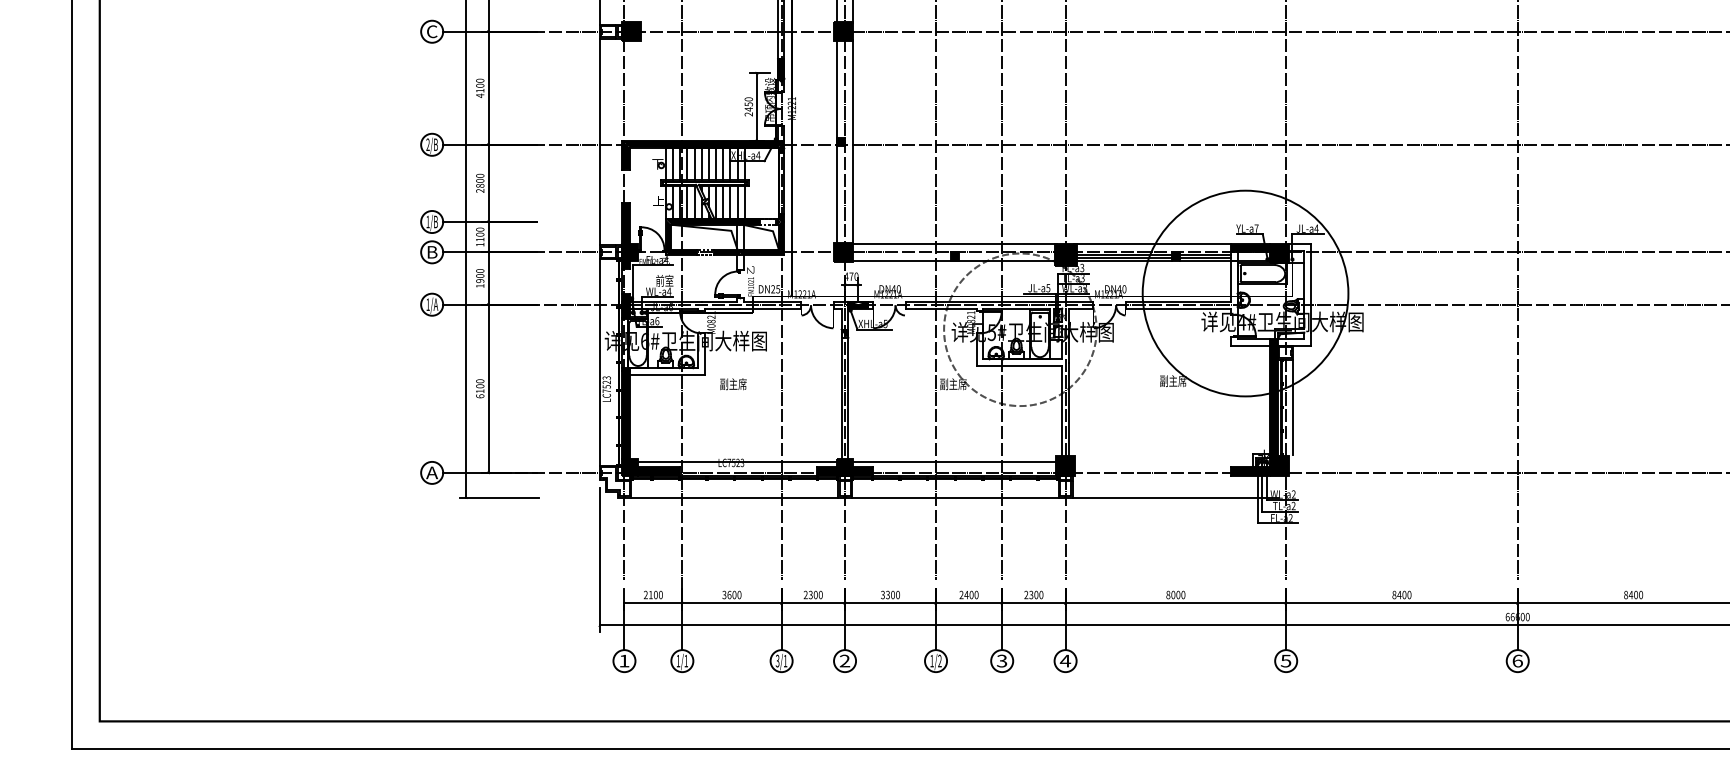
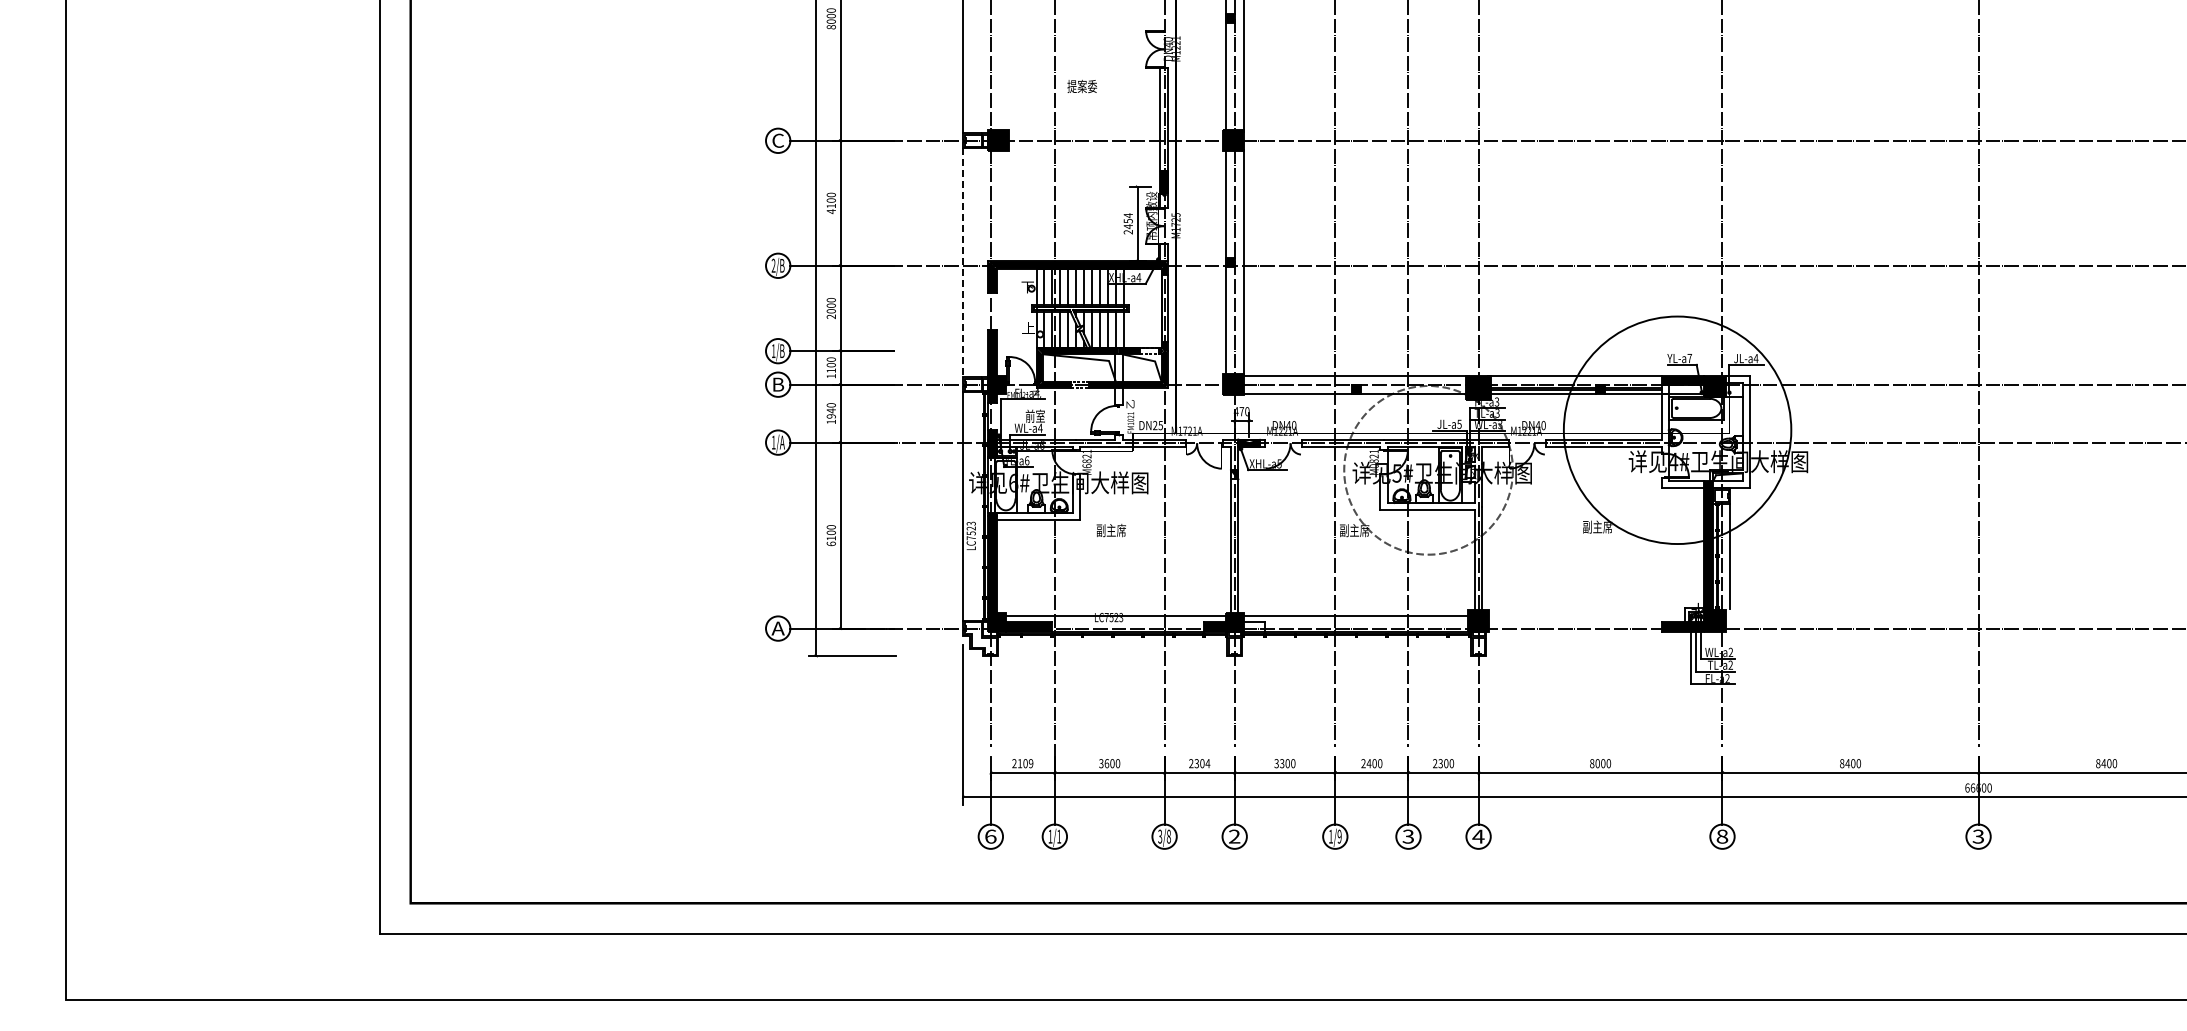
text: (748, 99) -> (1127, 215), 2450 -> 2454
text: (791, 102) -> (1175, 219), M1221 -> M1725
line: (599, 142) -> (963, 263), solid -> dashed
text: (480, 186) -> (831, 311), 2800 -> 2000
text: (479, 275) -> (830, 410), 1900 -> 1940
text: (800, 293) -> (1185, 430), M1221A -> M1721A
text: (710, 325) -> (1086, 465), M0821 -> M6821
fill: (862, 471) -> (1254, 626), removed
line: (734, 498) -> (1112, 656), removed
line: (955, 498) -> (1356, 656), removed
line: (1175, 498) -> (1600, 656), removed
text: (660, 594) -> (1030, 763), 2100 -> 2109
text: (820, 594) -> (1207, 763), 2300 -> 2304
text: (624, 660) -> (990, 836), 1 -> 6
text: (785, 660) -> (1168, 836), 3/1 -> 3/8
text: (939, 660) -> (1339, 836), 1/2 -> 1/9
text: (1286, 660) -> (1722, 836), 5 -> 8
text: (1517, 660) -> (1978, 836), 6 -> 3

